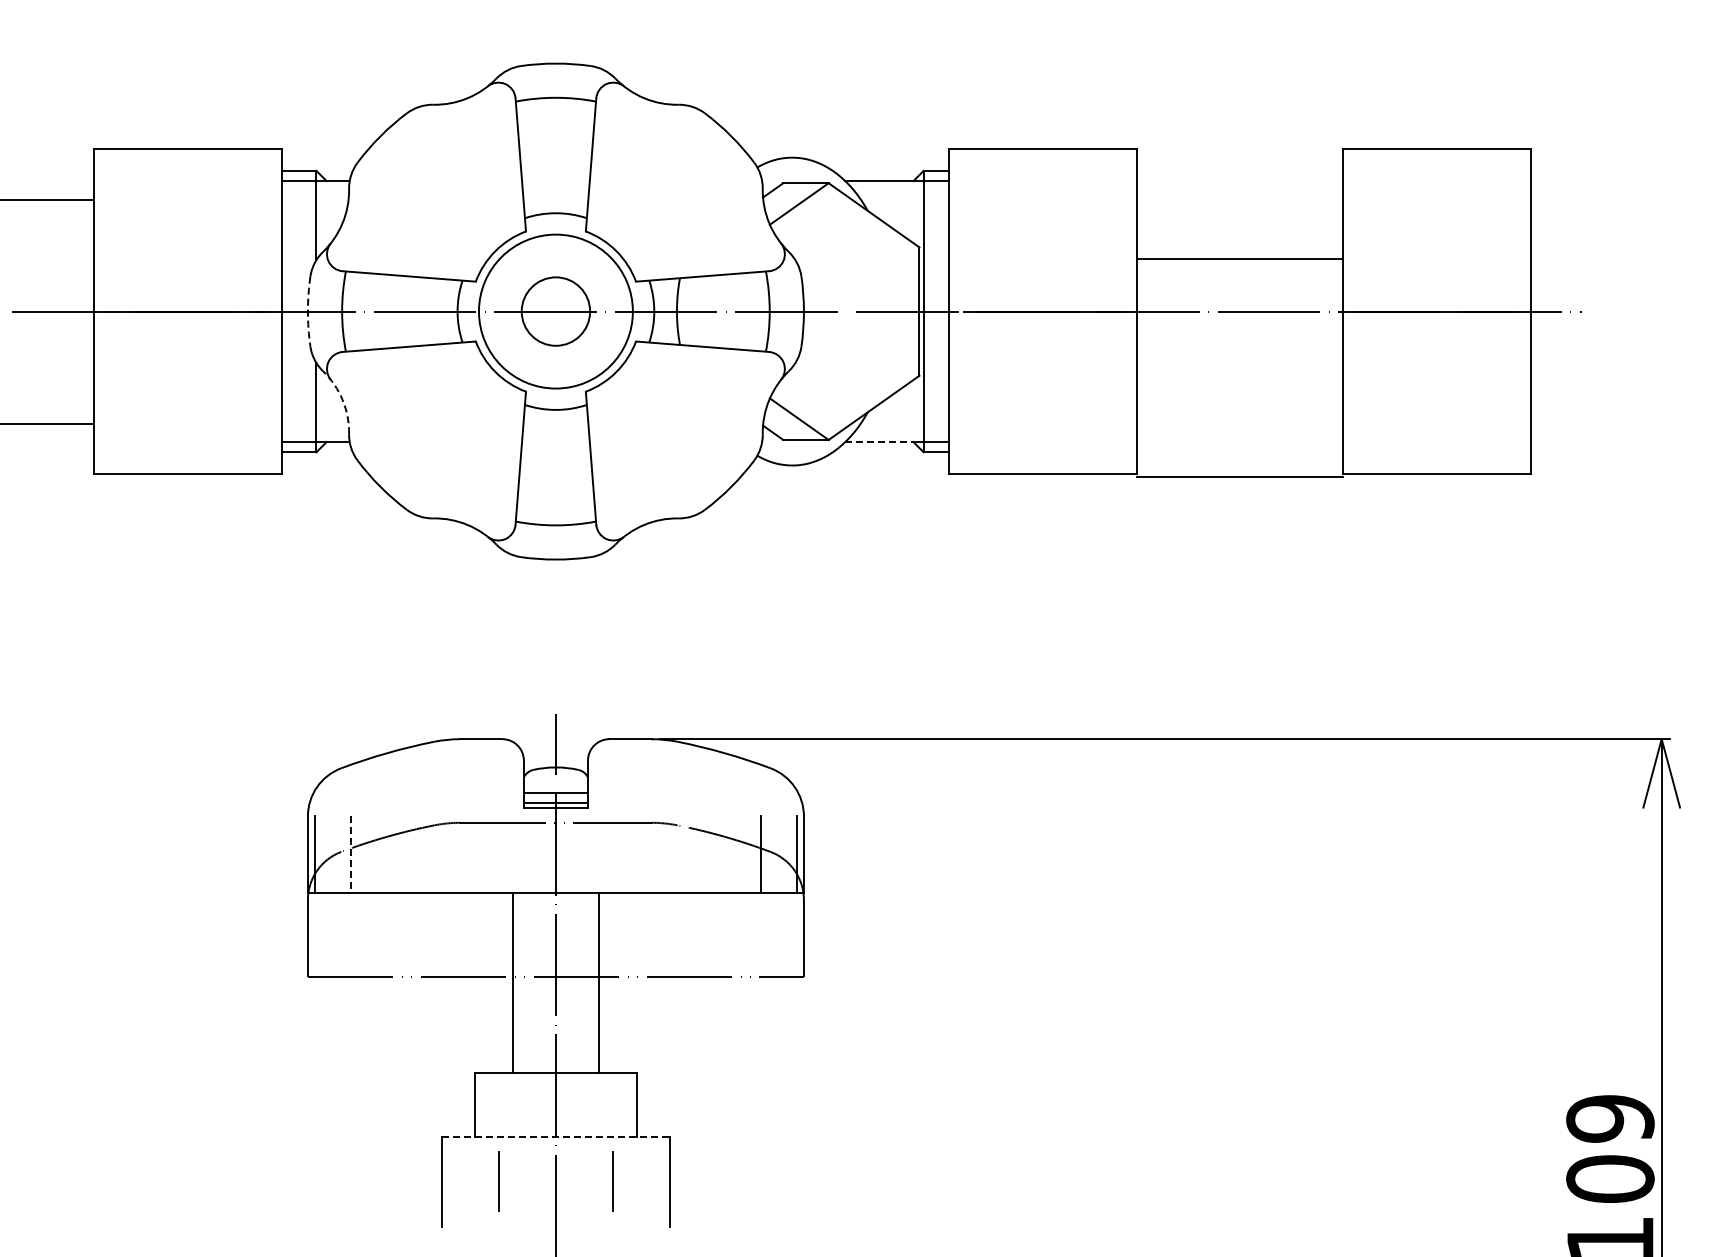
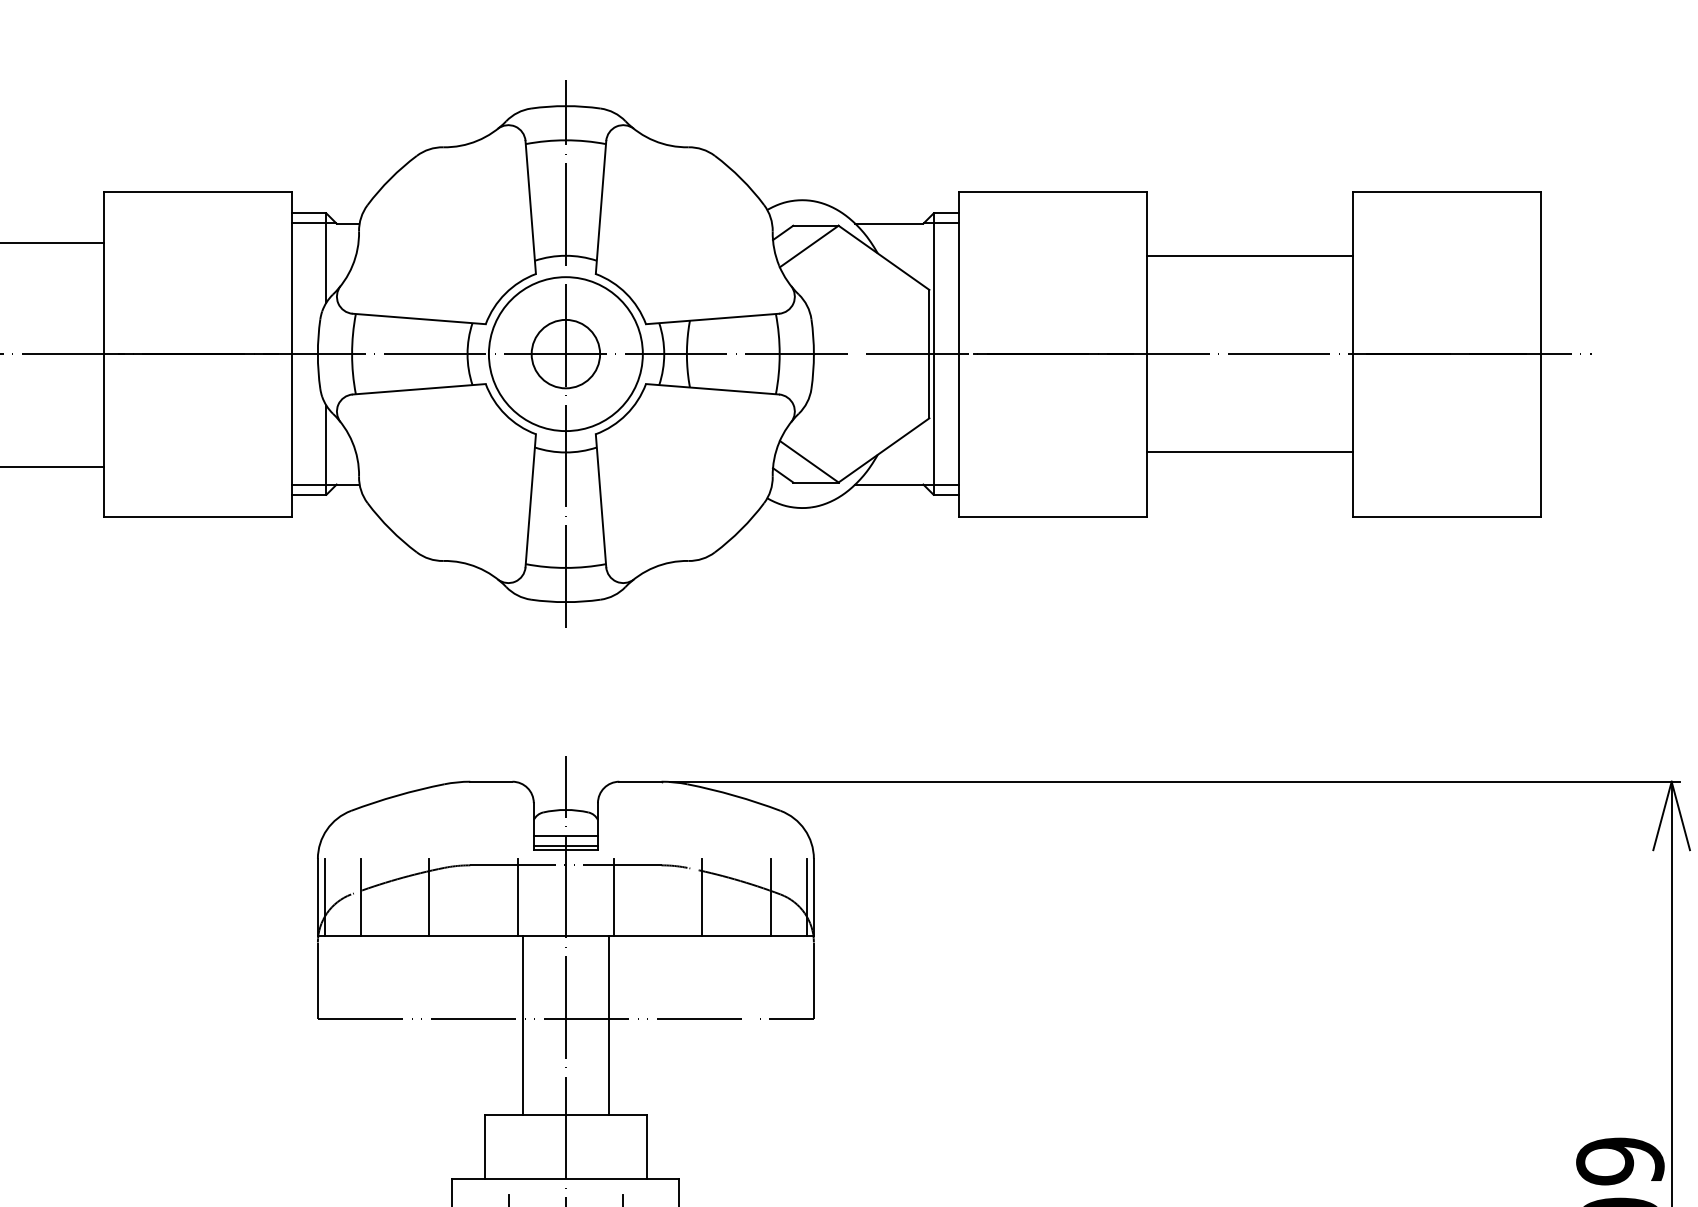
line: (1239, 259) -> (1249, 256), moved
arc: (307, 311) -> (317, 354), dashed -> solid
line: (555, 311) -> (565, 354), added
arc: (342, 399) -> (352, 442), dashed -> solid
line: (879, 442) -> (889, 485), dashed -> solid
line: (1239, 476) -> (1249, 452), moved
line: (419, 854) -> (429, 897), added
line: (507, 854) -> (517, 897), added
line: (604, 854) -> (614, 897), added
line: (692, 854) -> (702, 897), added
line: (351, 855) -> (361, 898), dashed -> solid
line: (555, 1136) -> (565, 1179), dashed -> solid

